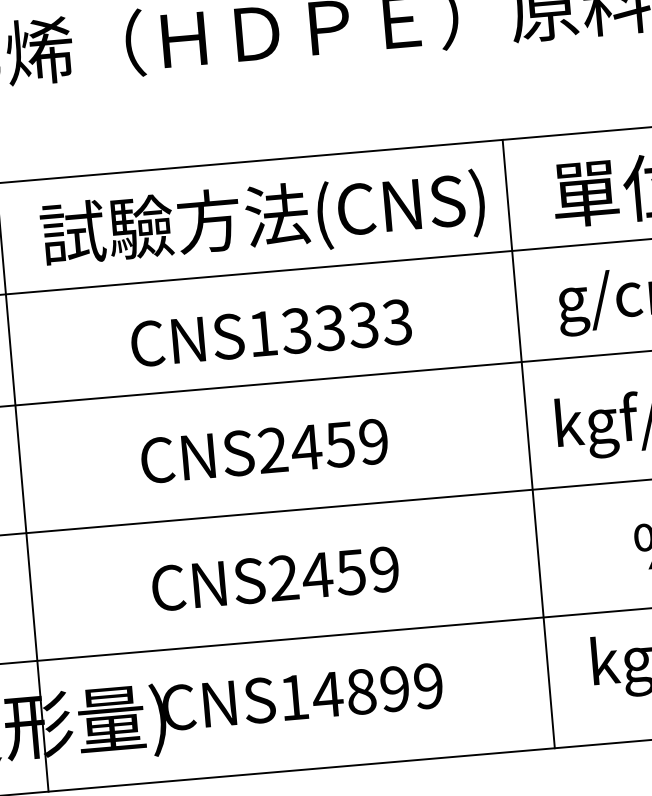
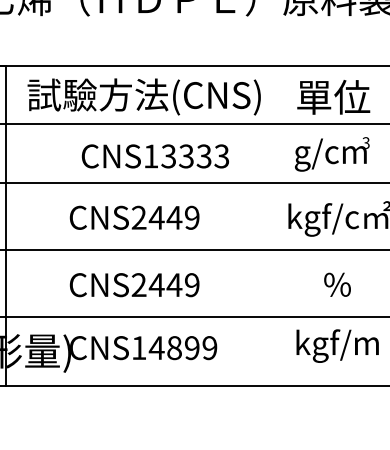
text: (269, 333) -> (154, 156), moved
line: (529, 443) -> (273, 225), removed
text: (340, 444) -> (174, 217), CNS2459 -> CNS2449
text: (351, 573) -> (174, 285), CNS2459 -> CNS2449

